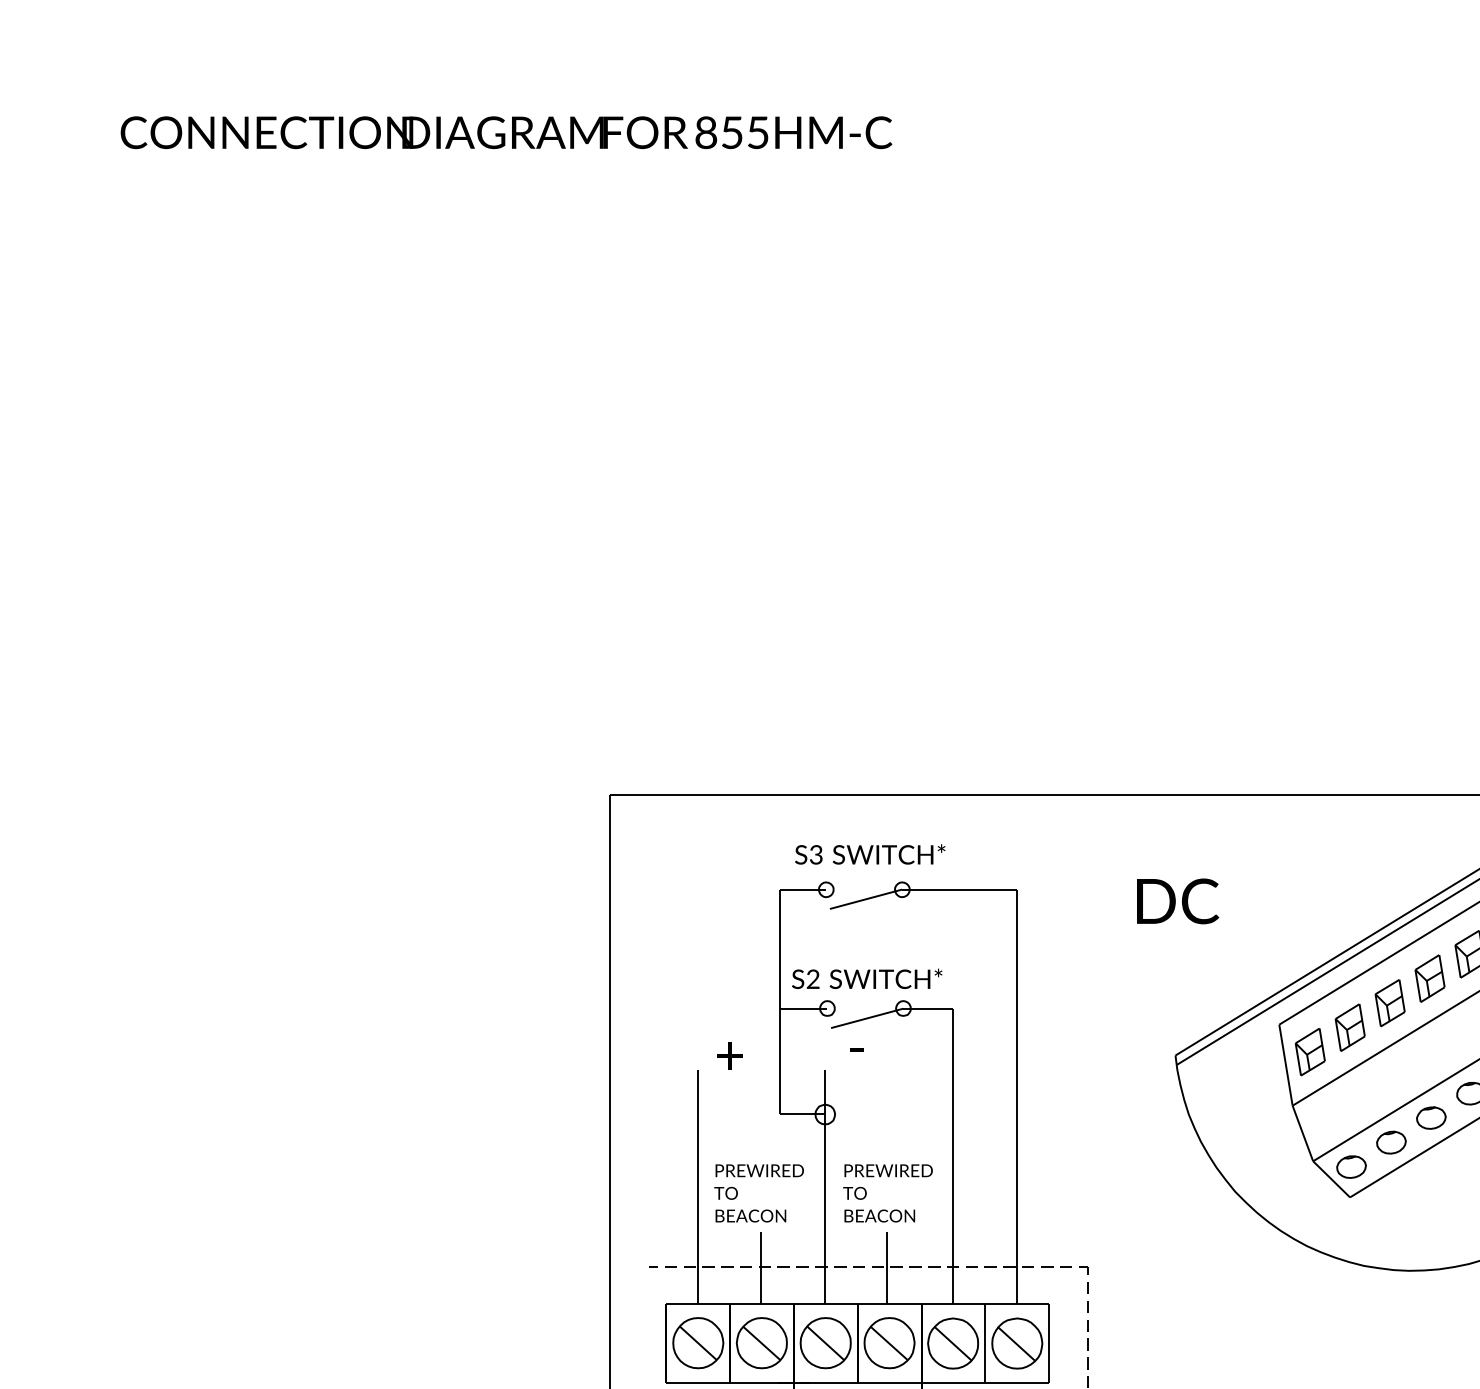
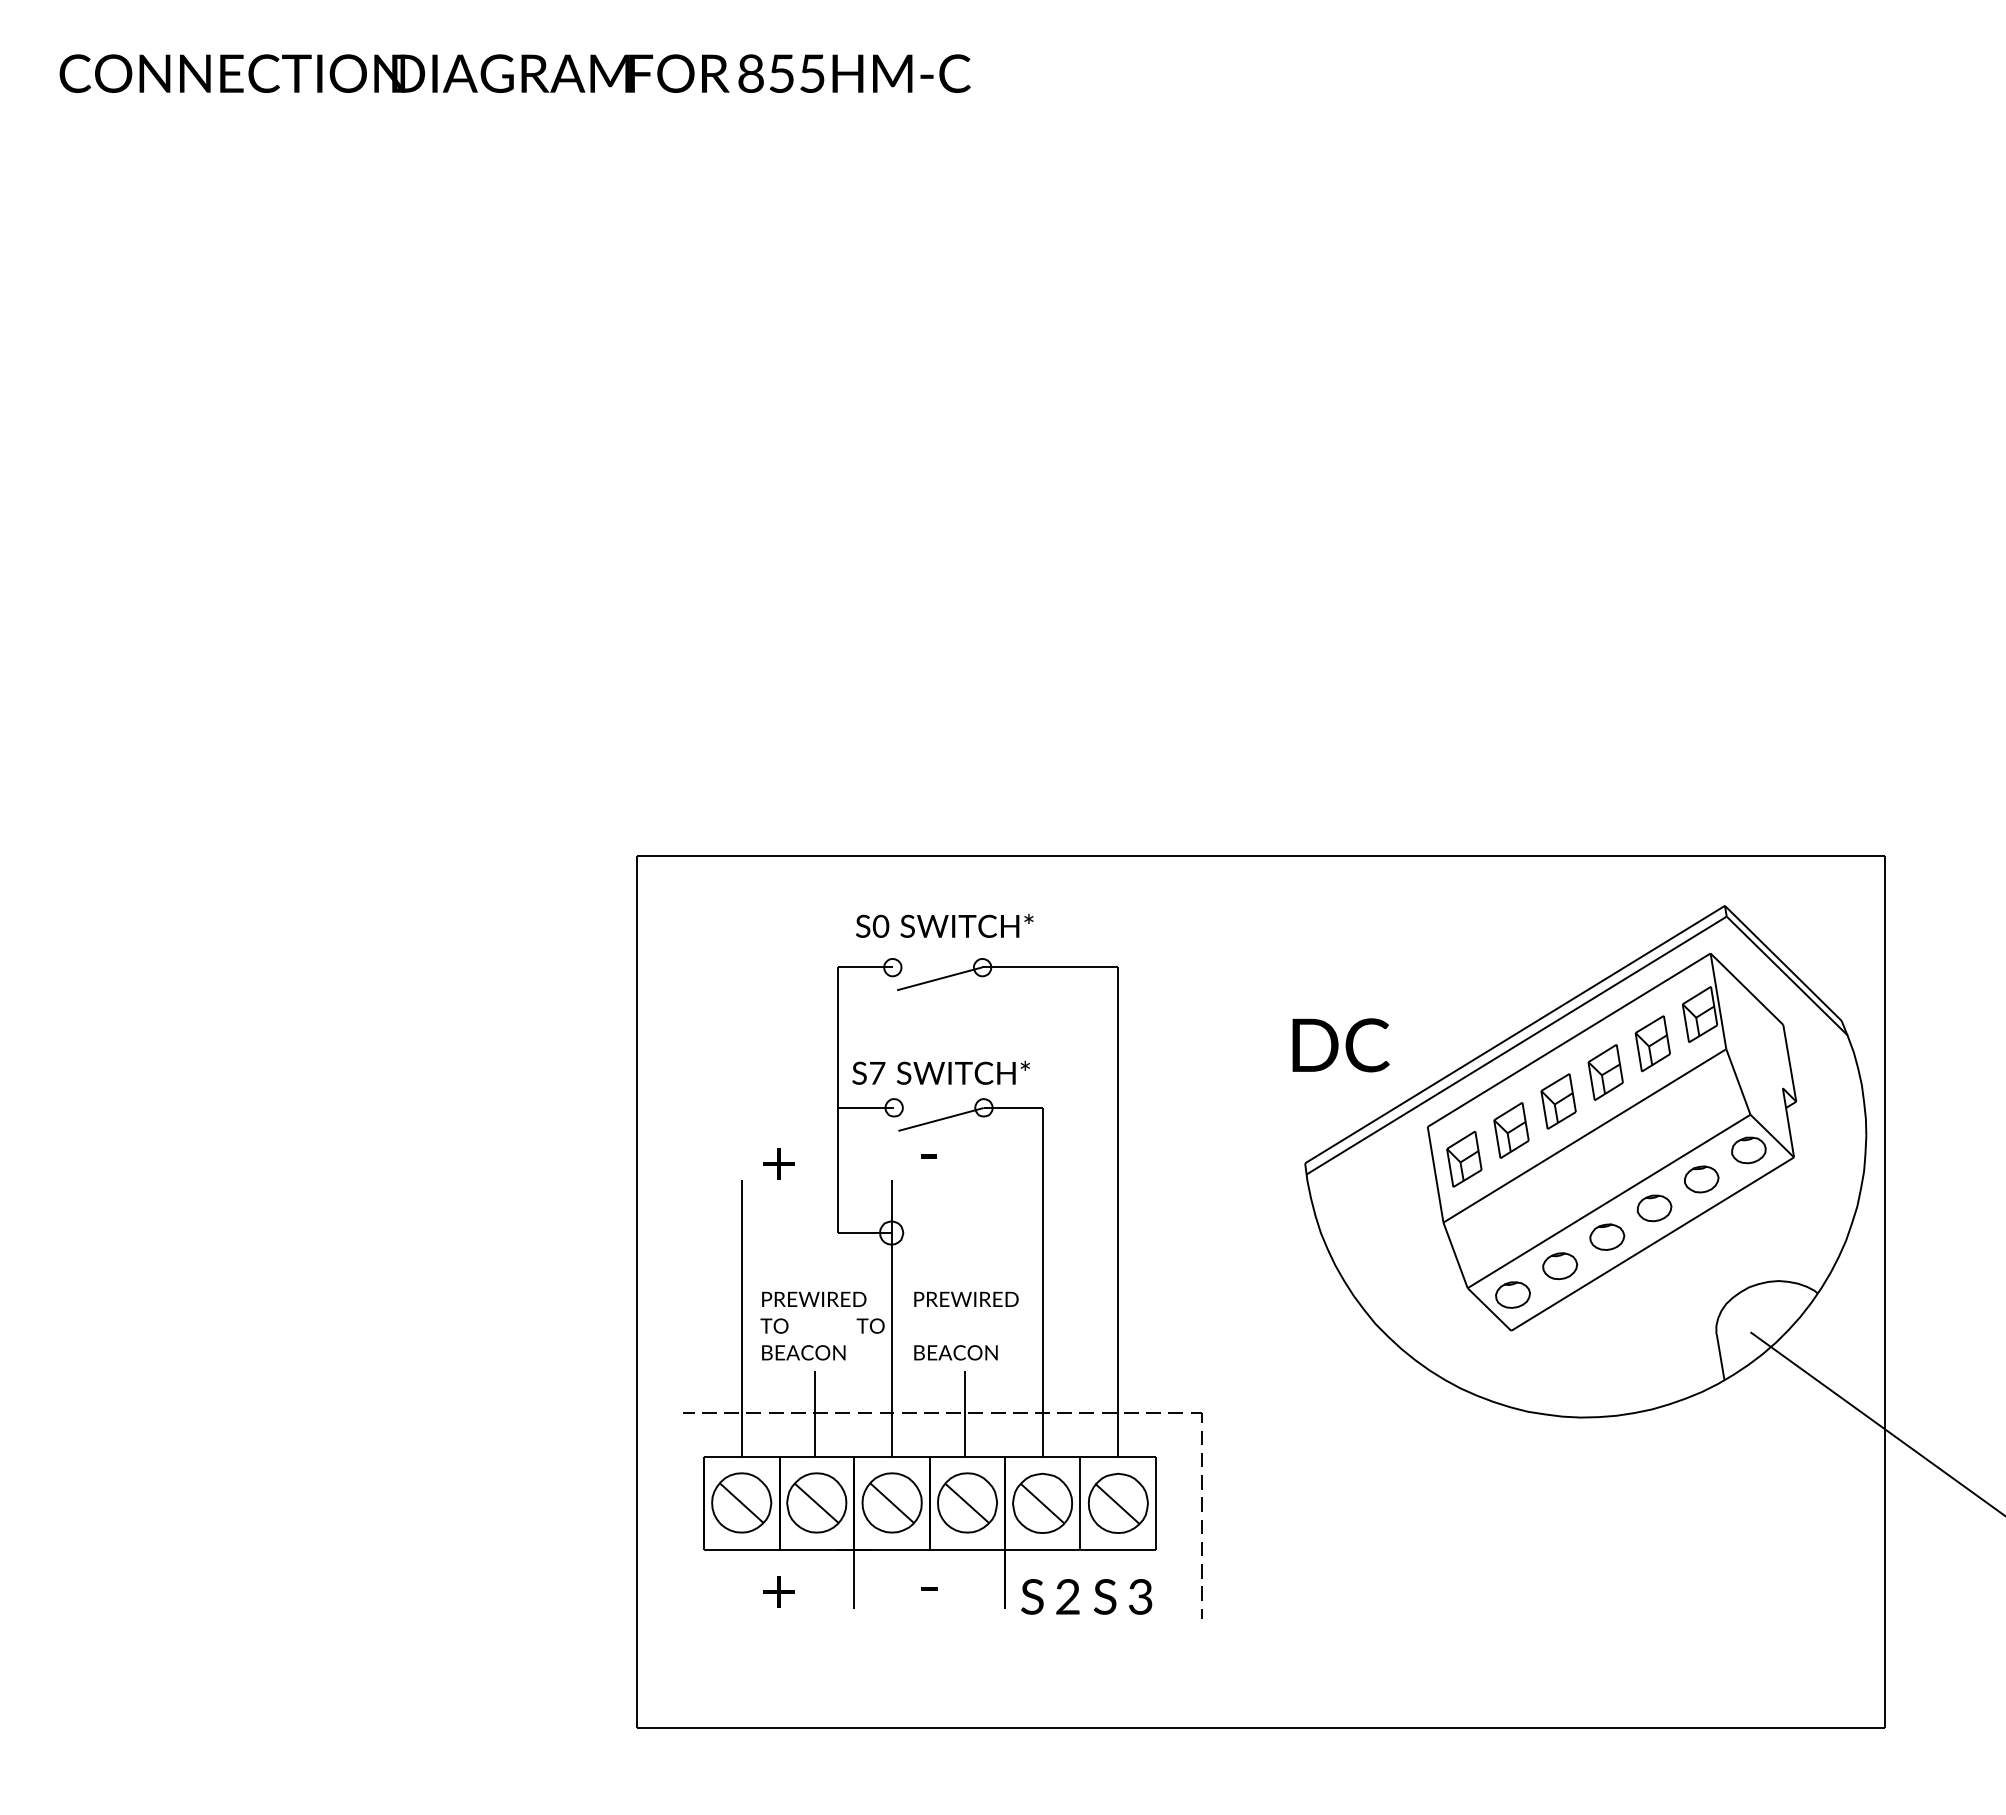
text: (815, 854) -> (880, 926), S3 -> S0
text: (1177, 901) -> (1340, 1045), moved
text: (813, 978) -> (877, 1072), S2 -> S7
text: (854, 1192) -> (870, 1325), moved

